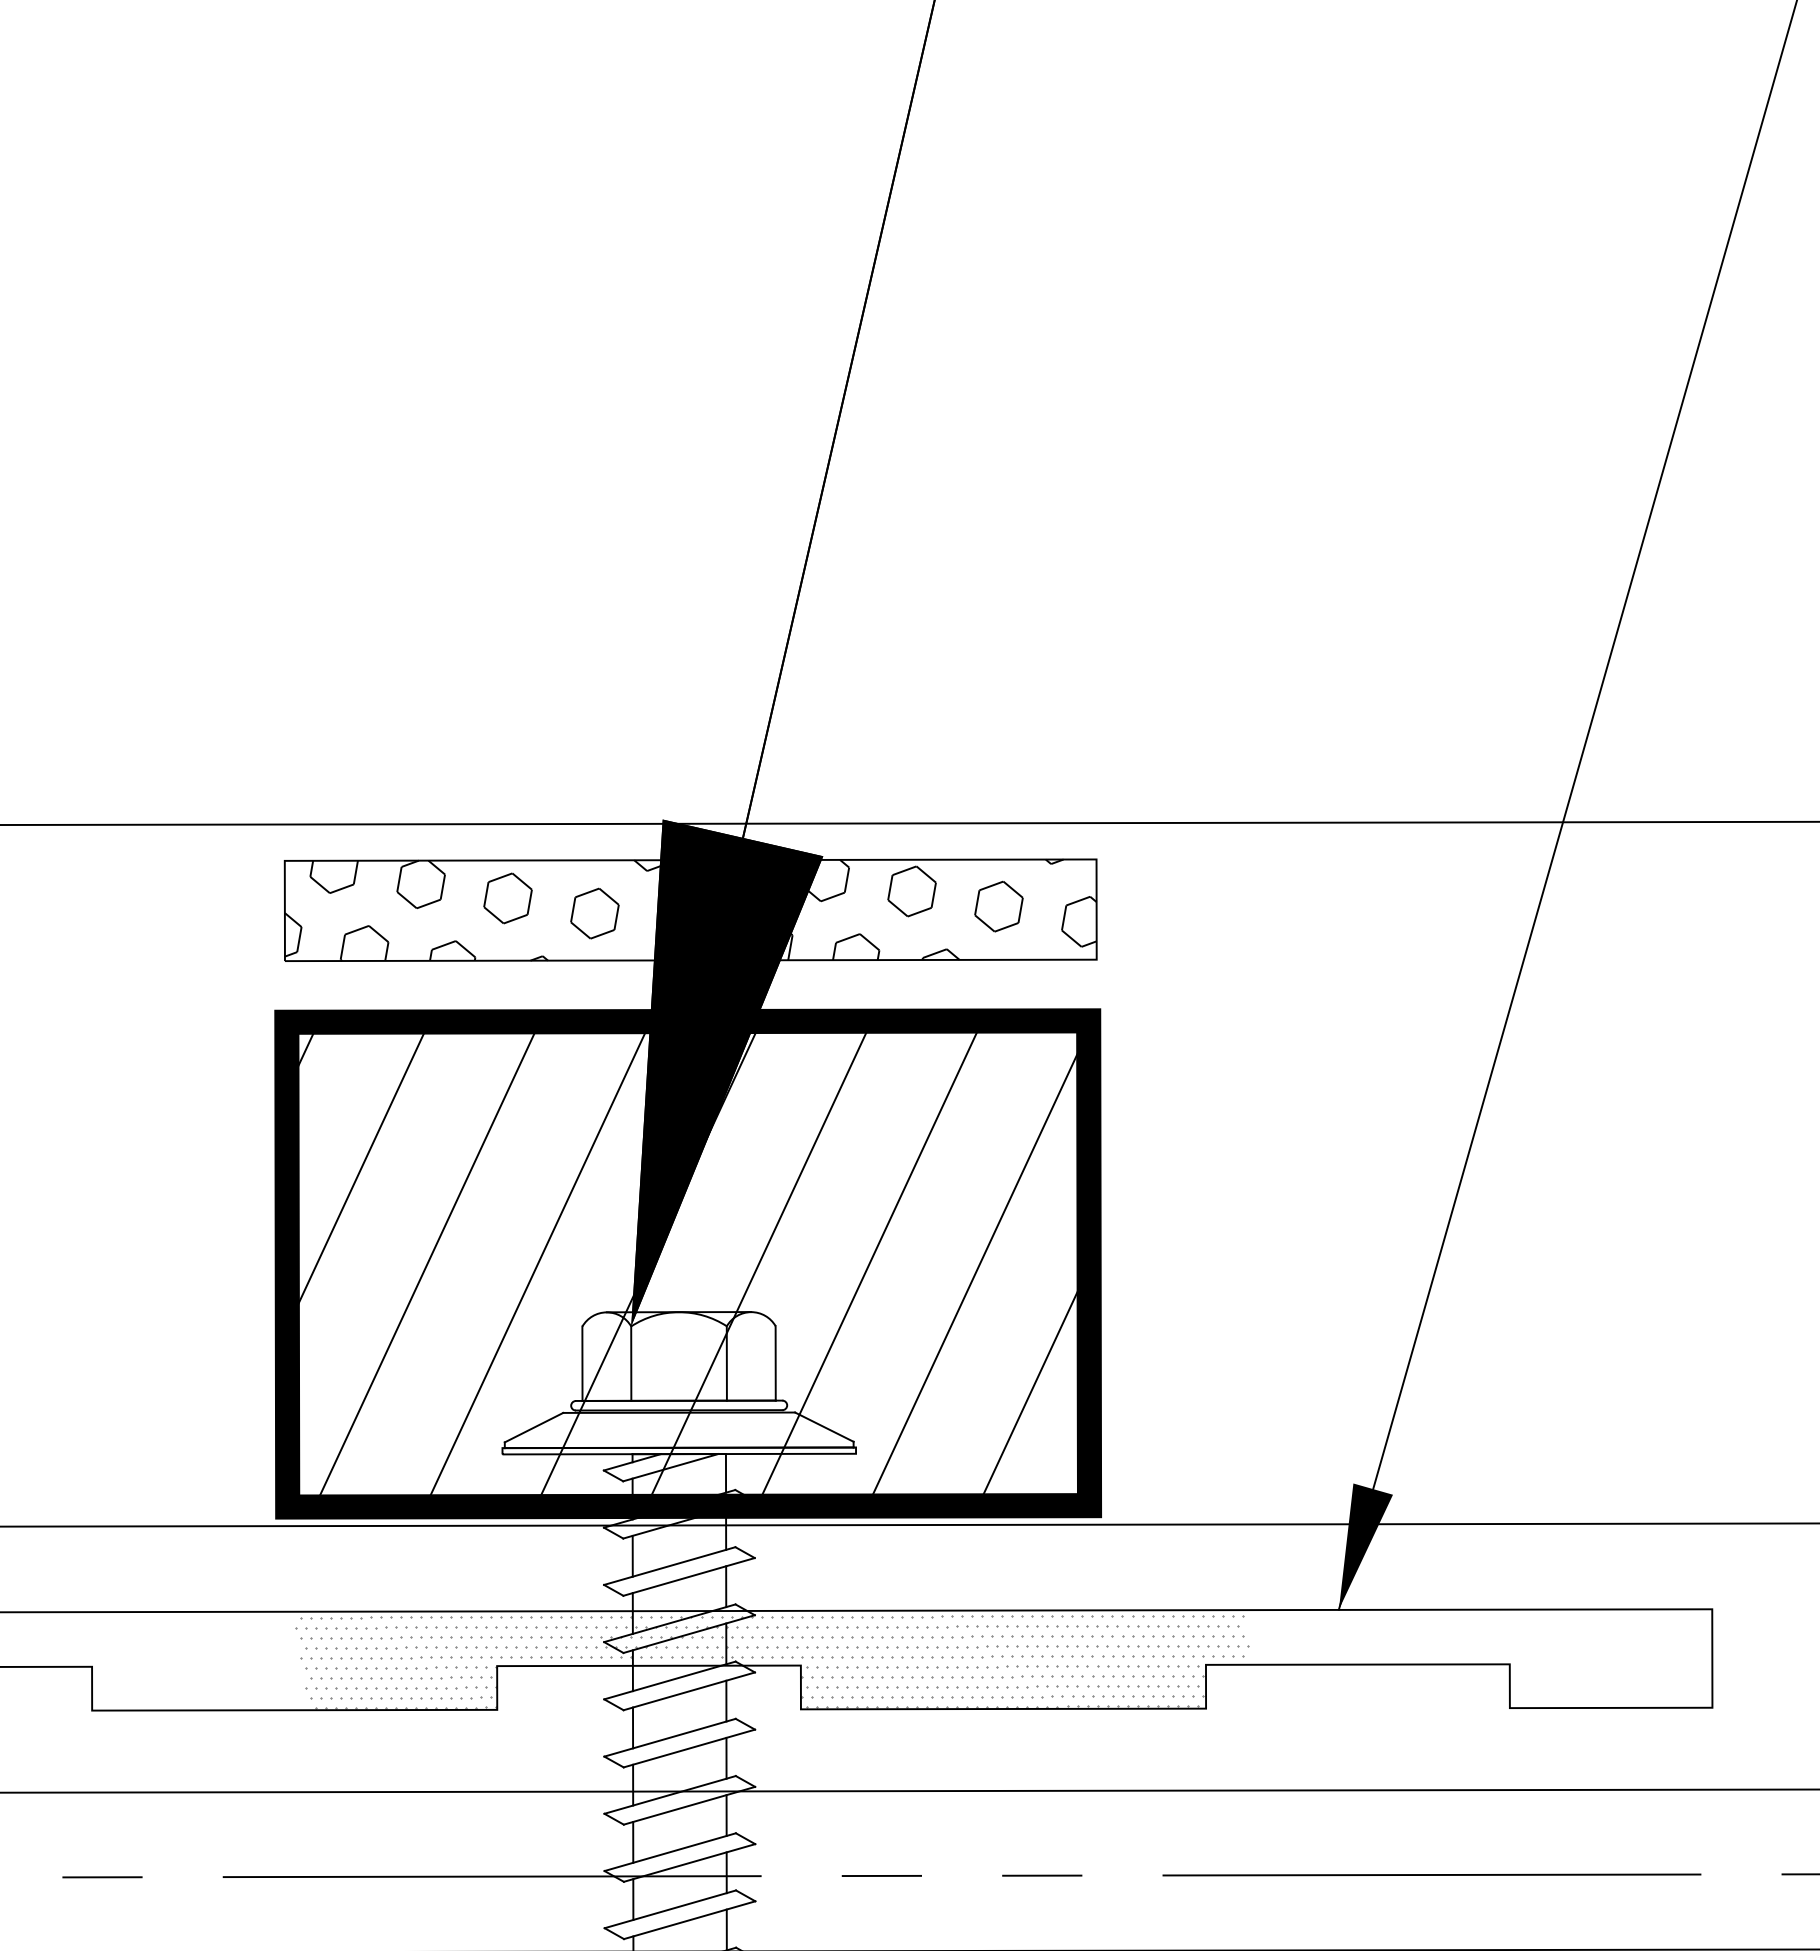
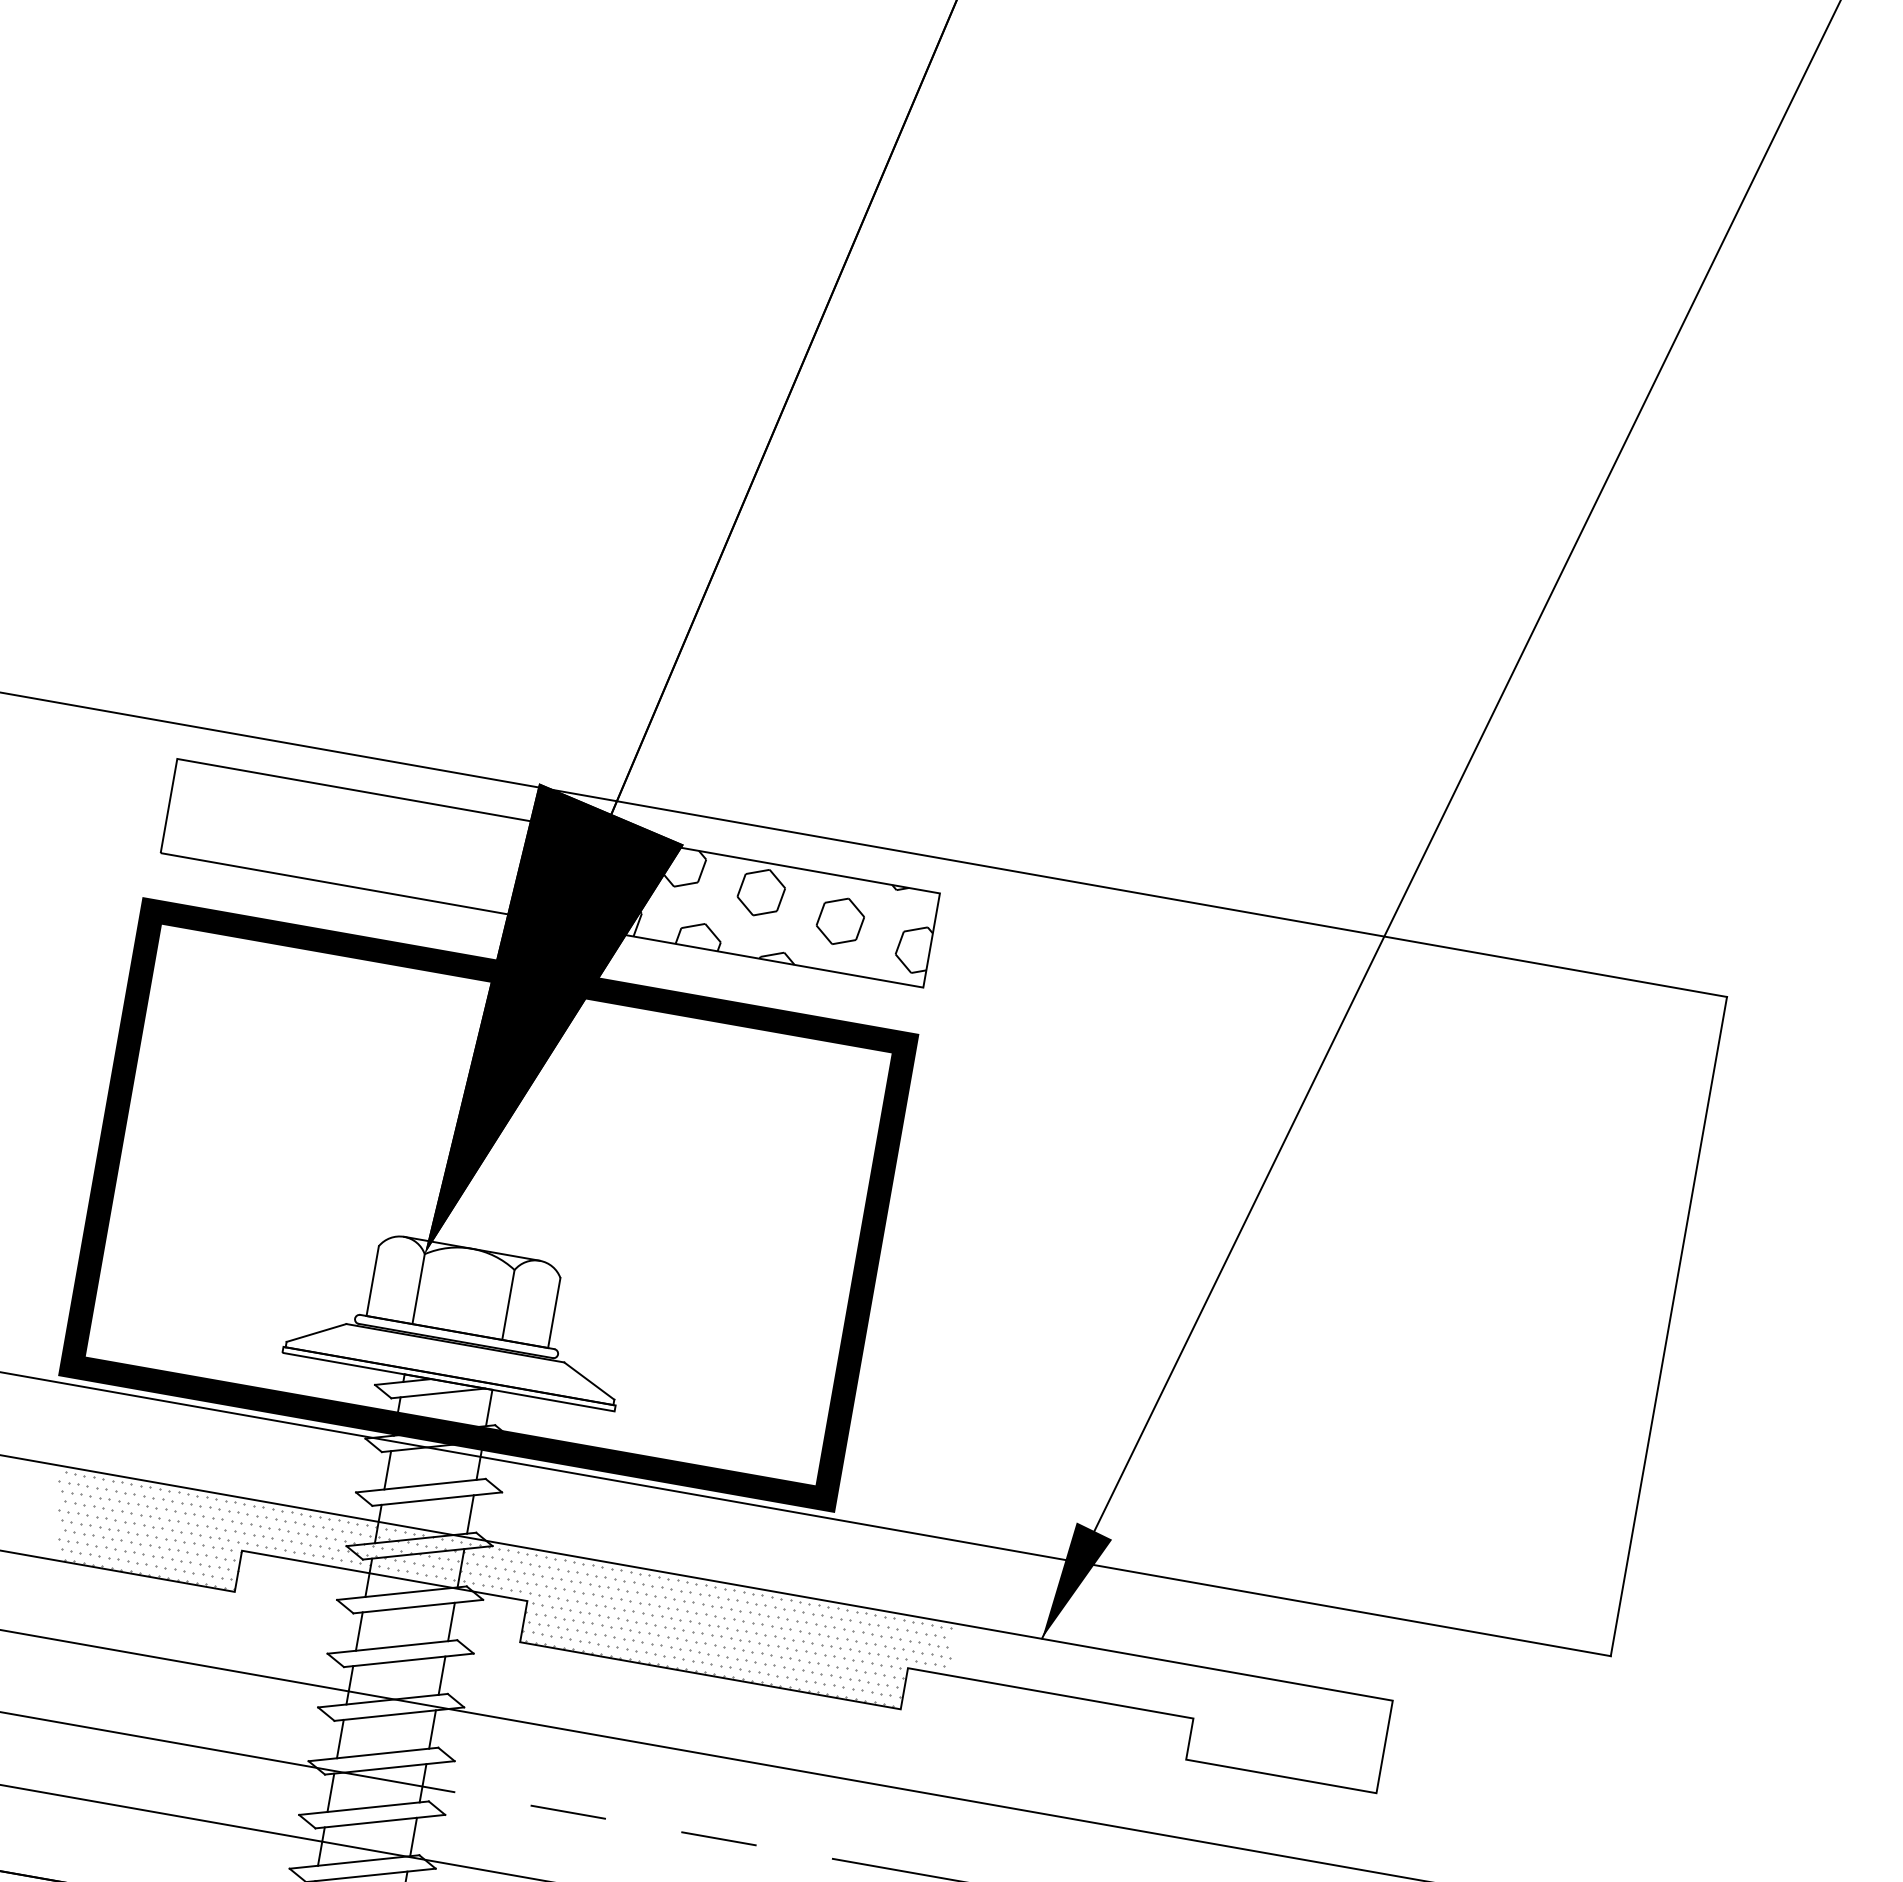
hatch: (485, 908) -> (357, 837), removed
hatch: (700, 1264) -> (500, 1207), removed

